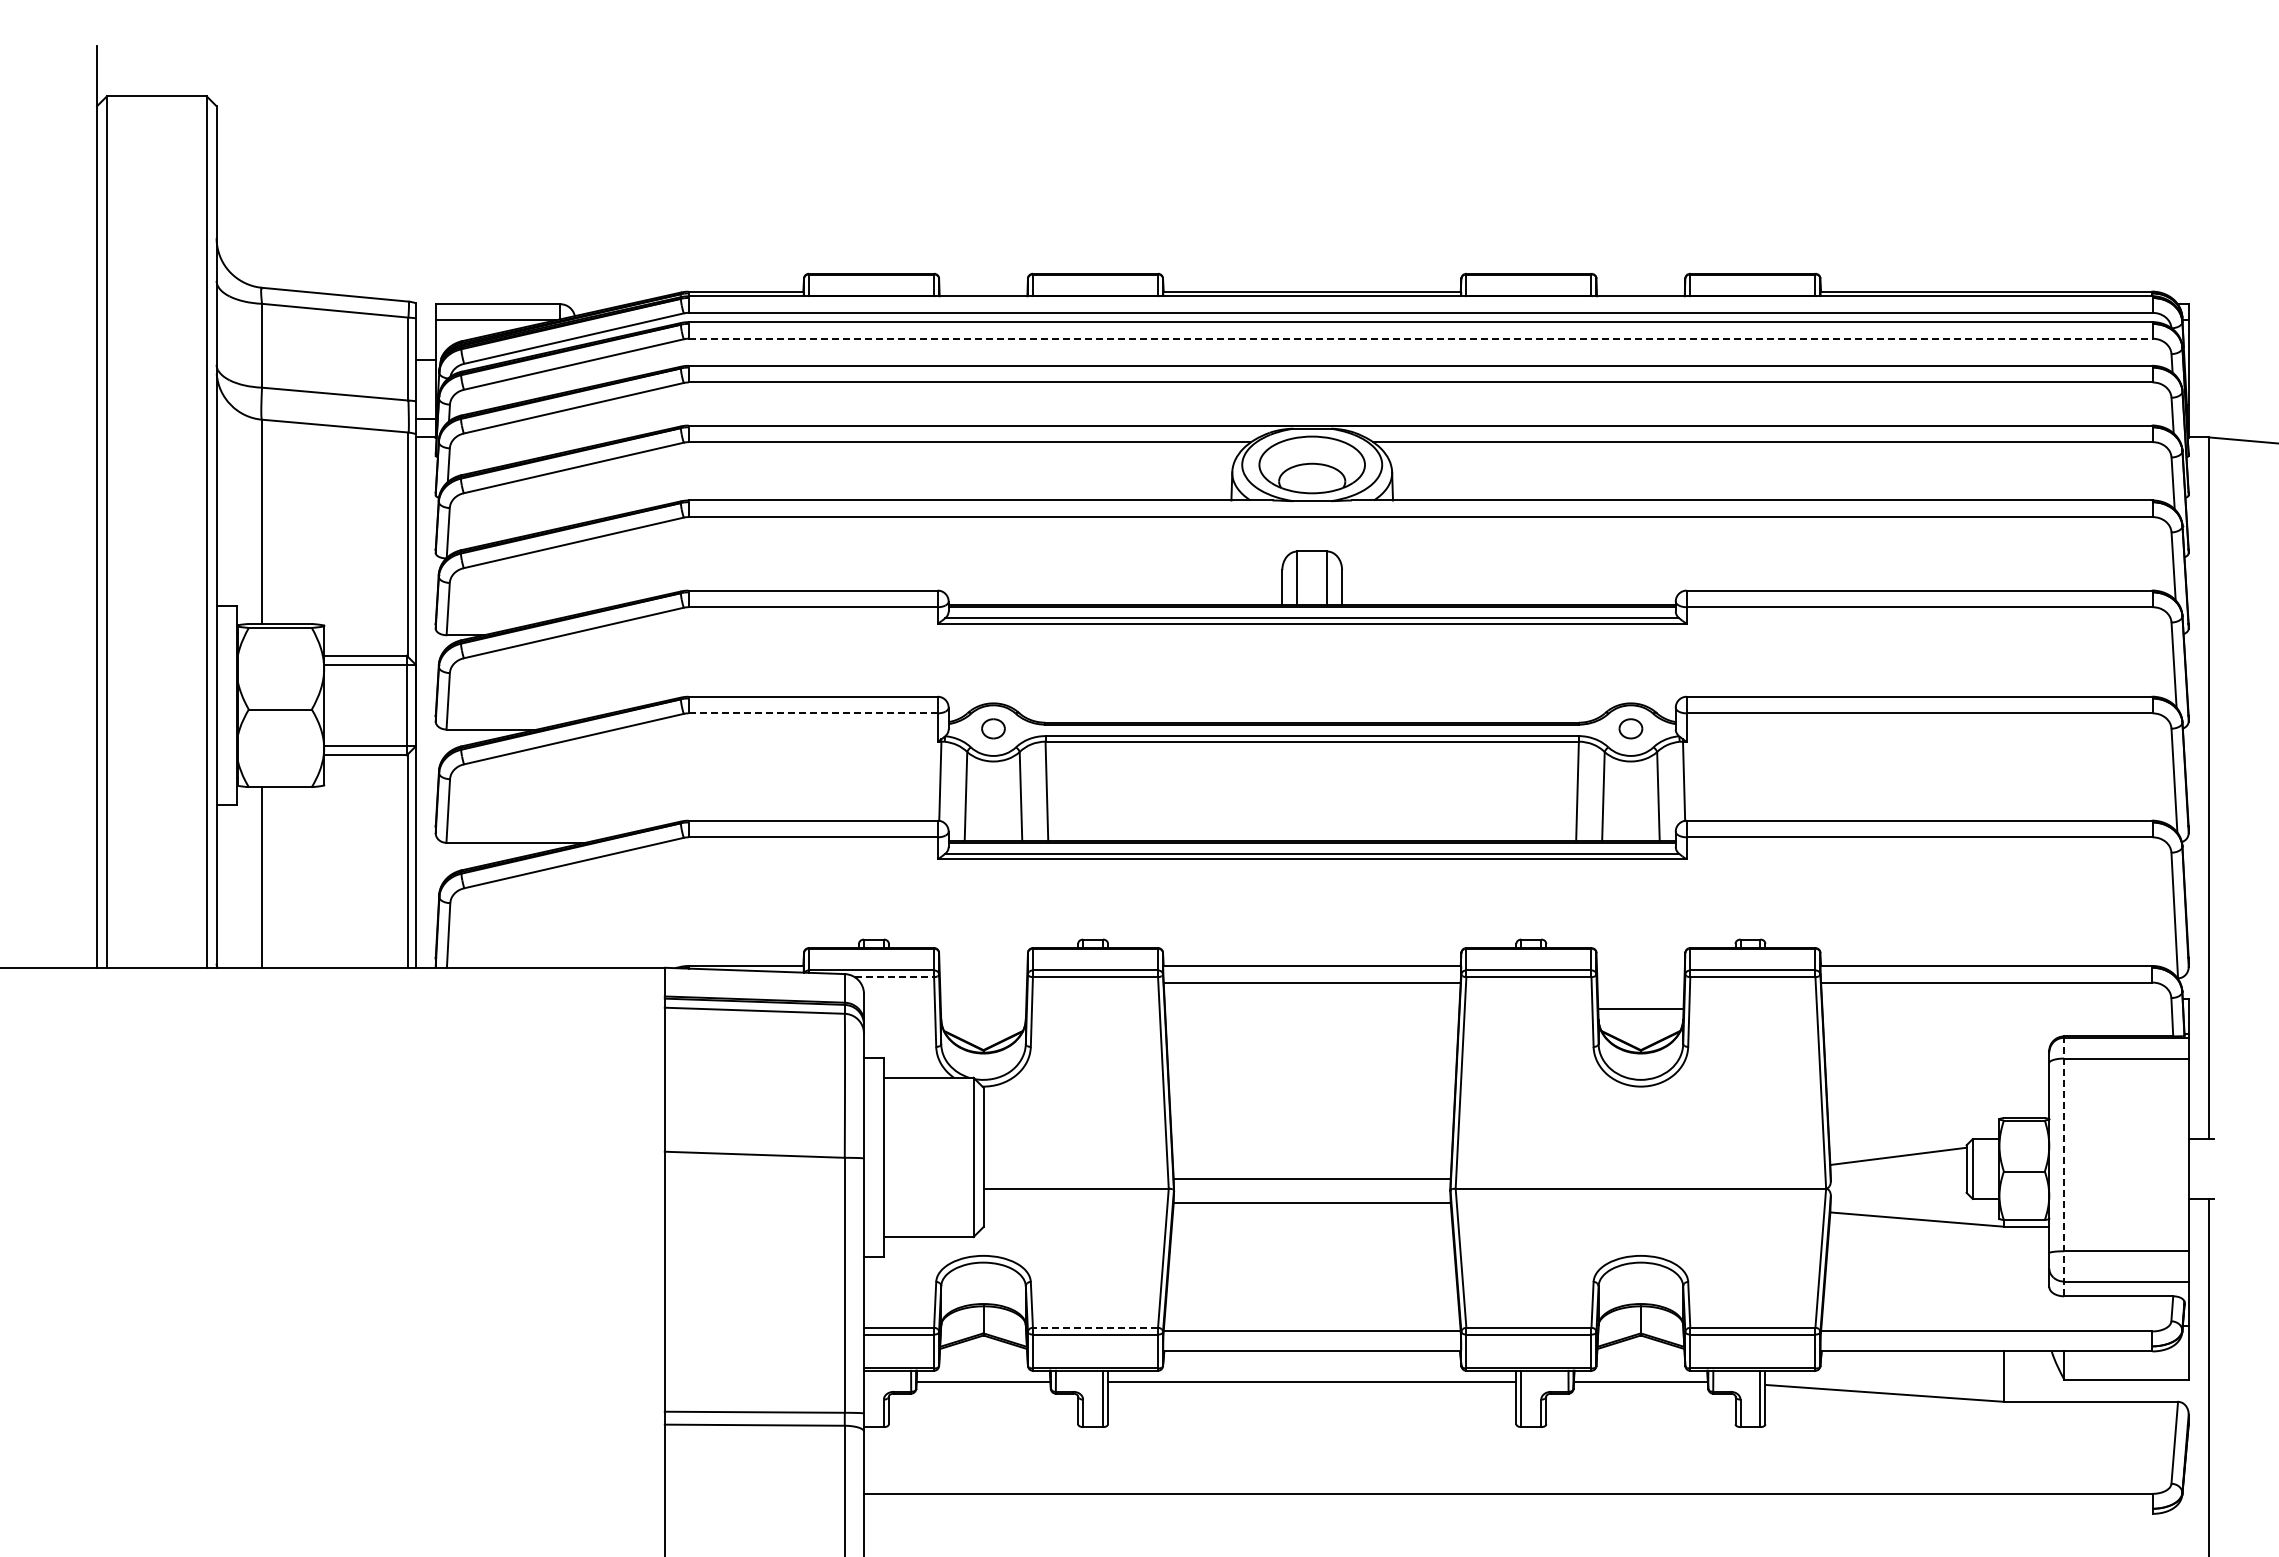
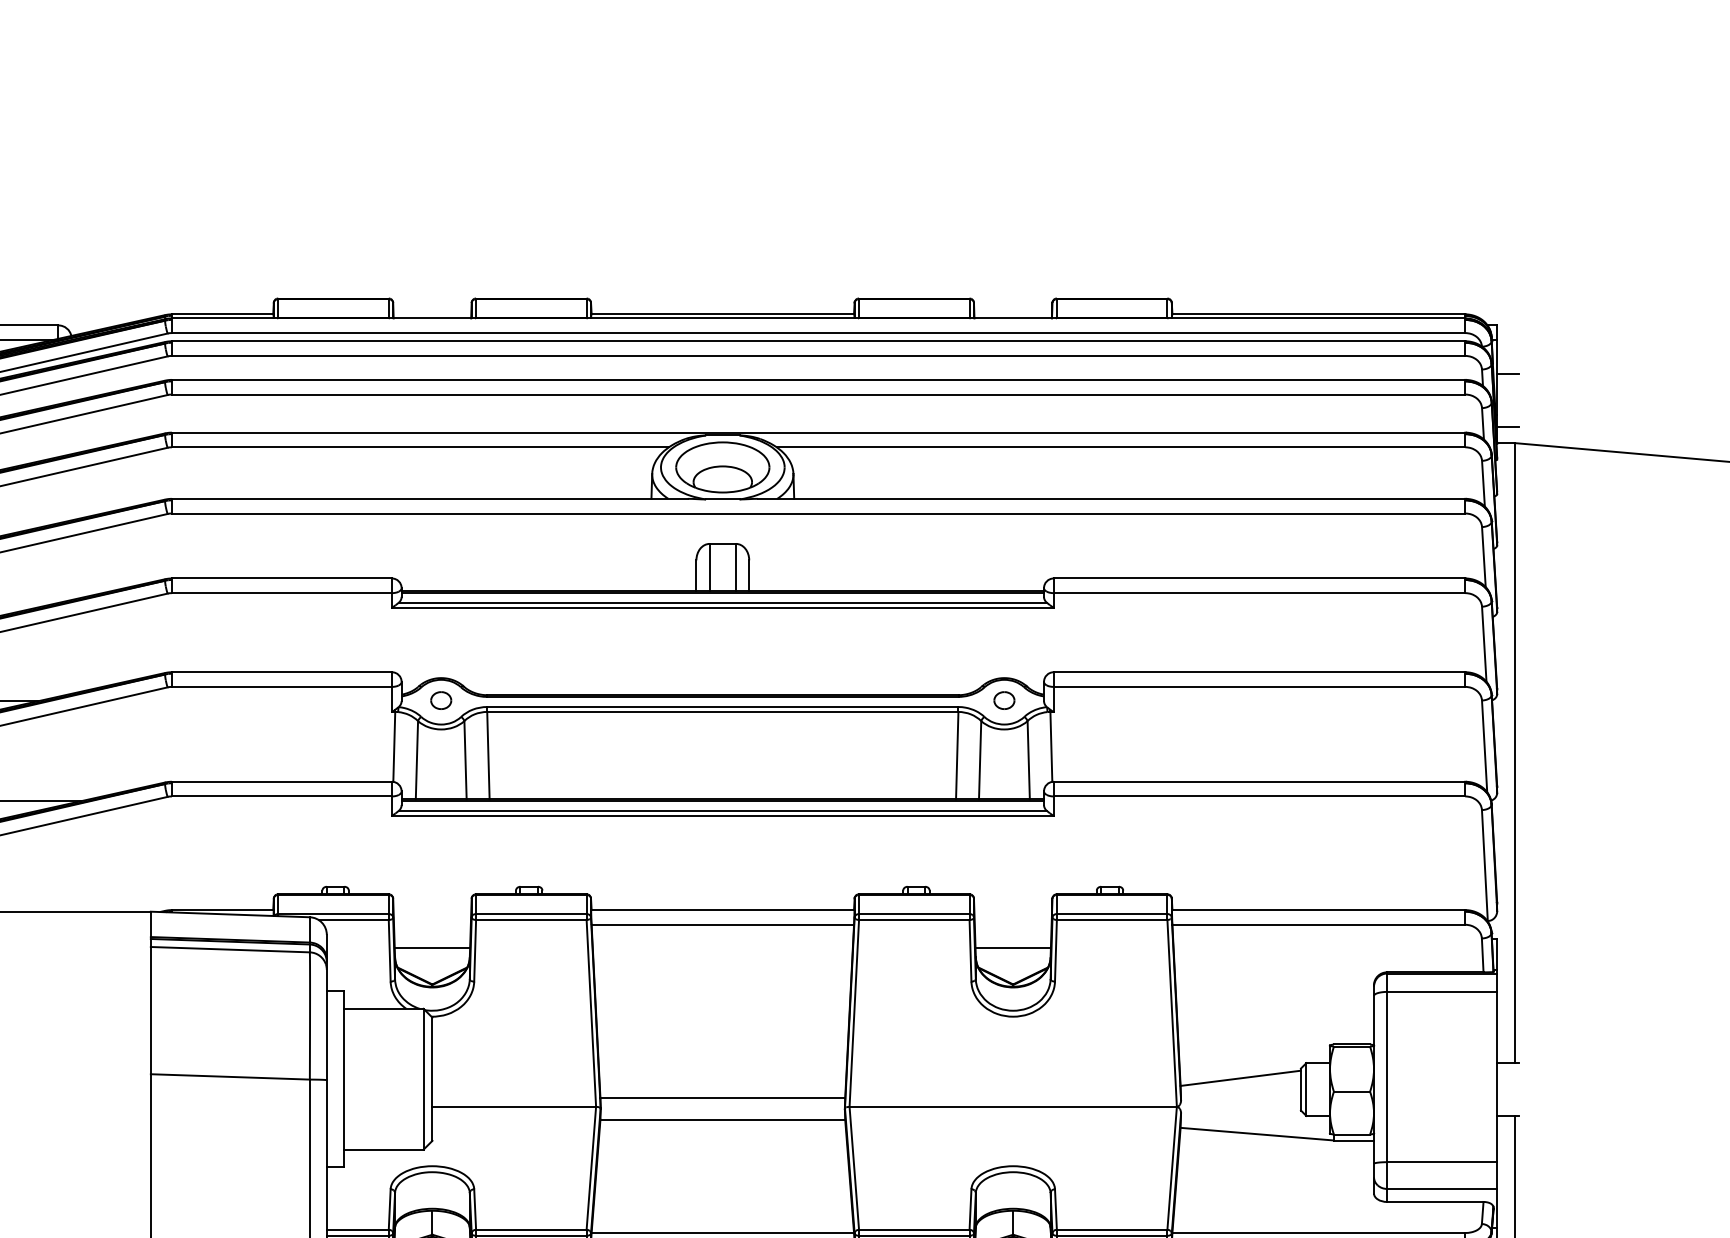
line: (1420, 338) -> (818, 355), dashed -> solid
line: (2200, 359) -> (1507, 374), added
line: (2200, 419) -> (1507, 427), added
line: (813, 713) -> (282, 687), dashed -> solid
line: (894, 977) -> (353, 920), dashed -> solid
line: (983, 1009) -> (432, 948), added
line: (2064, 1166) -> (1387, 1087), dashed -> solid
line: (1095, 1327) -> (531, 1229), dashed -> solid

